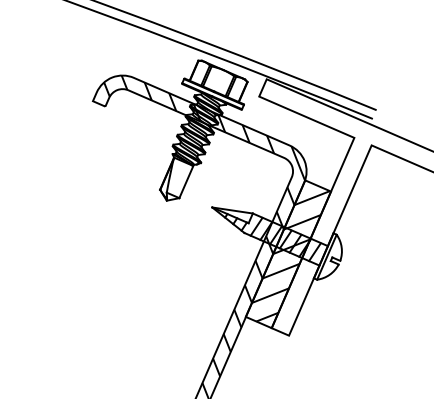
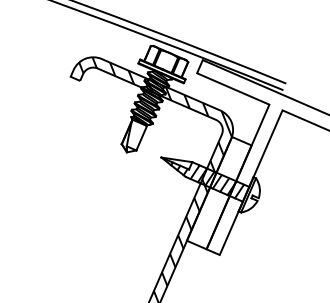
hatch: (290, 250) -> (220, 190), removed

